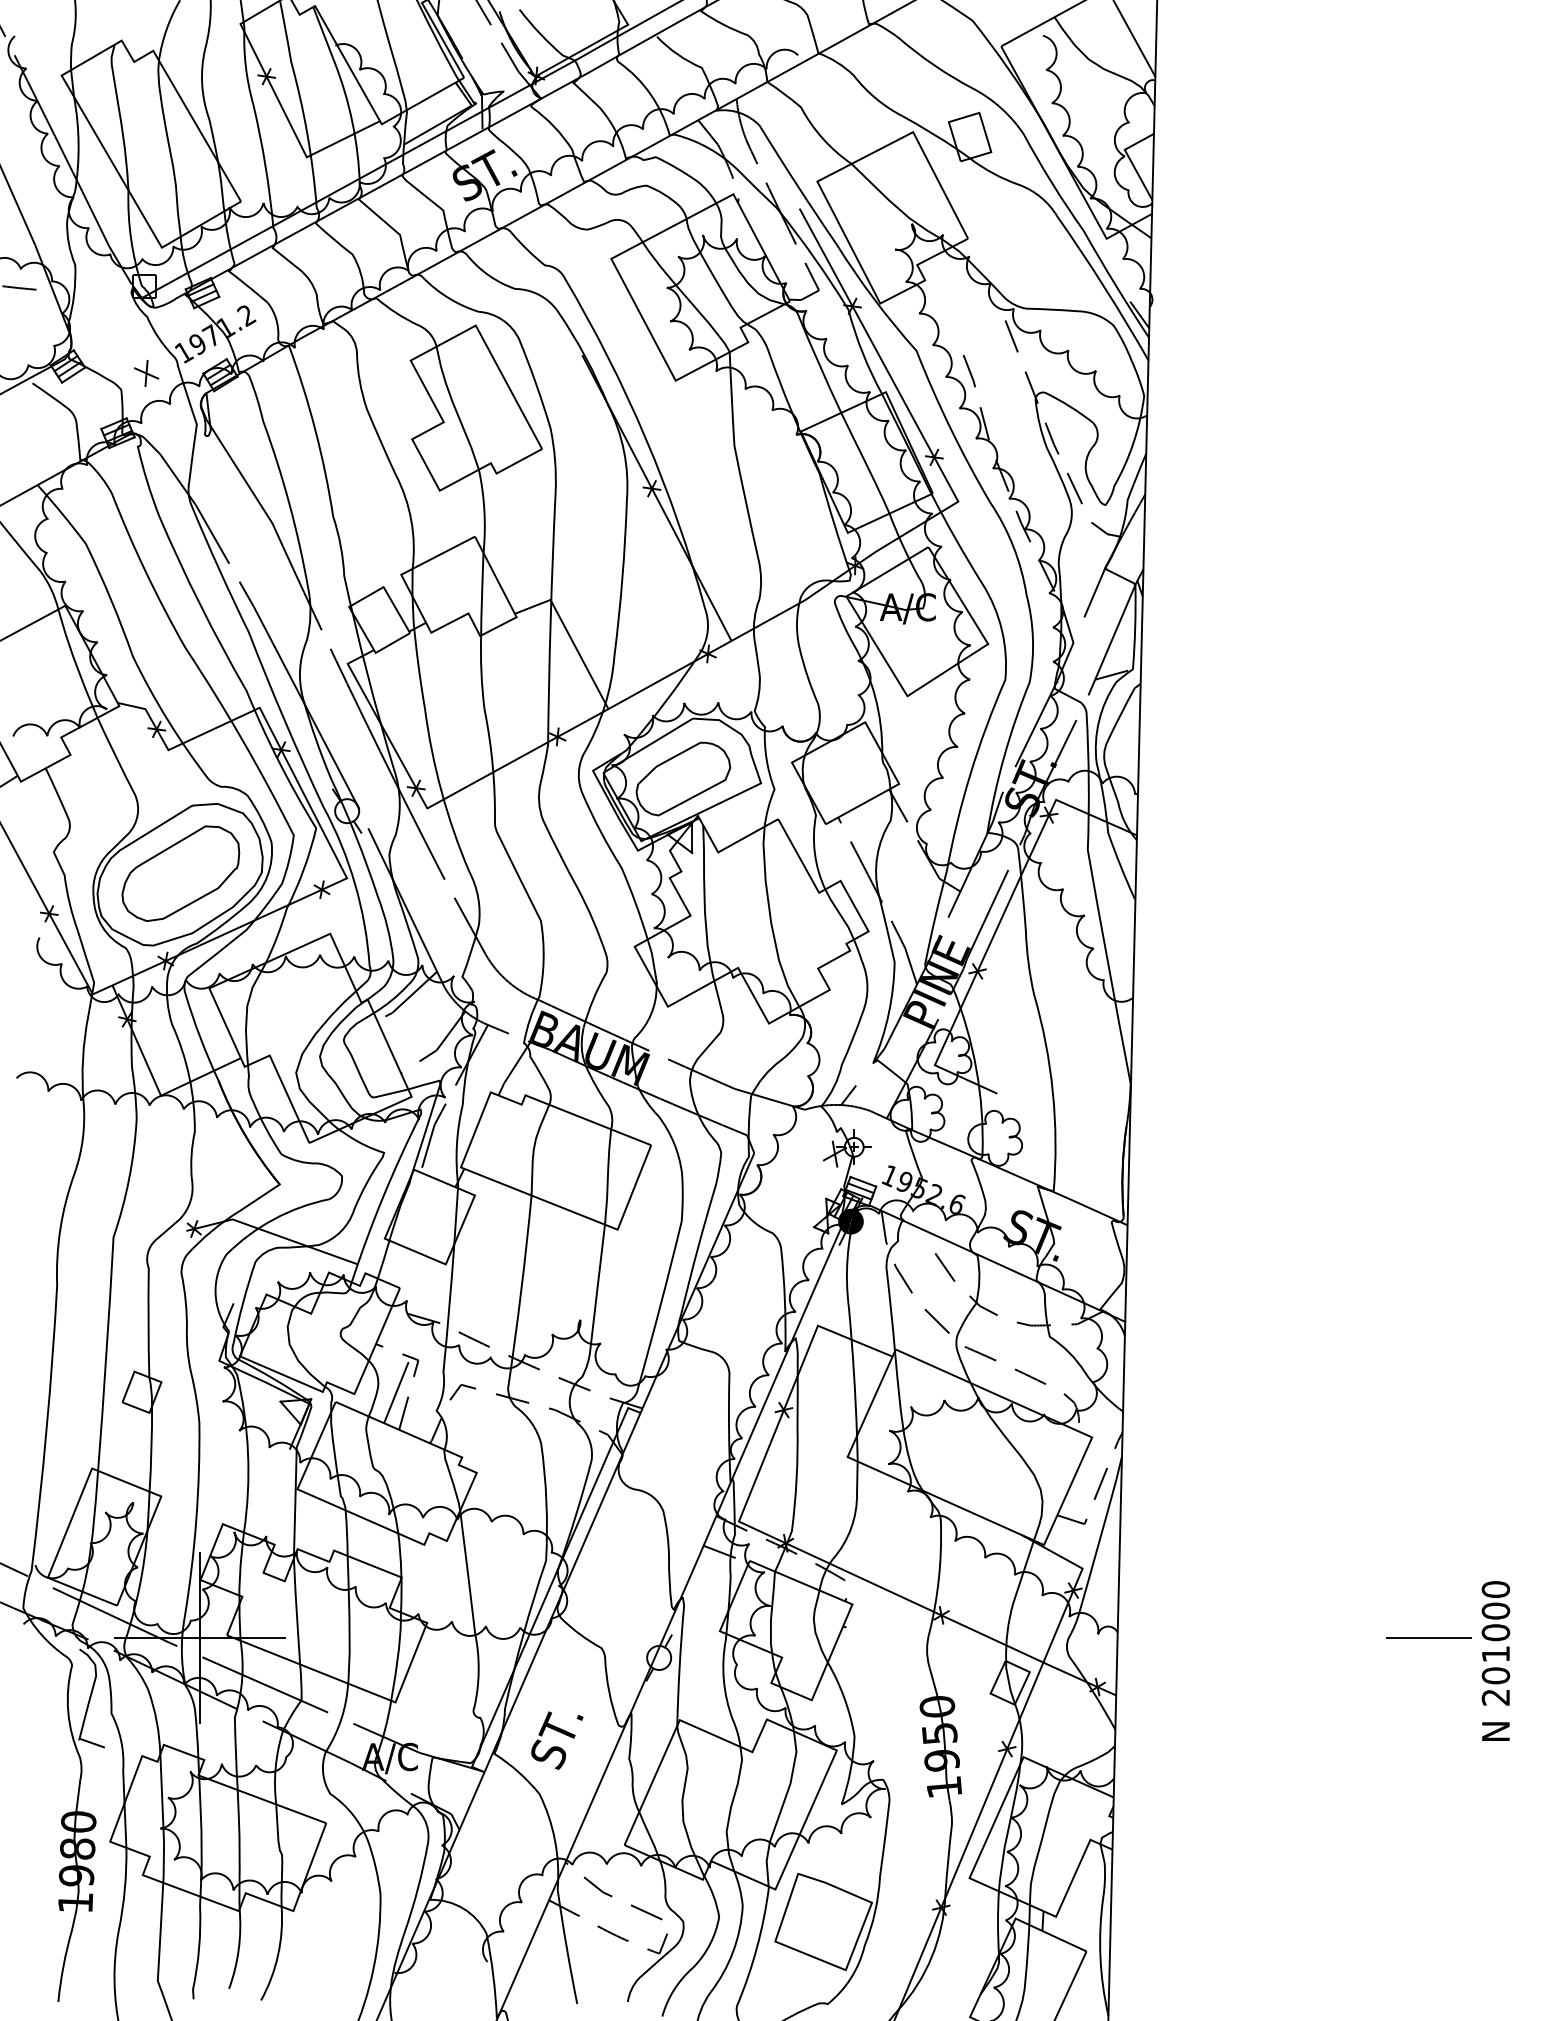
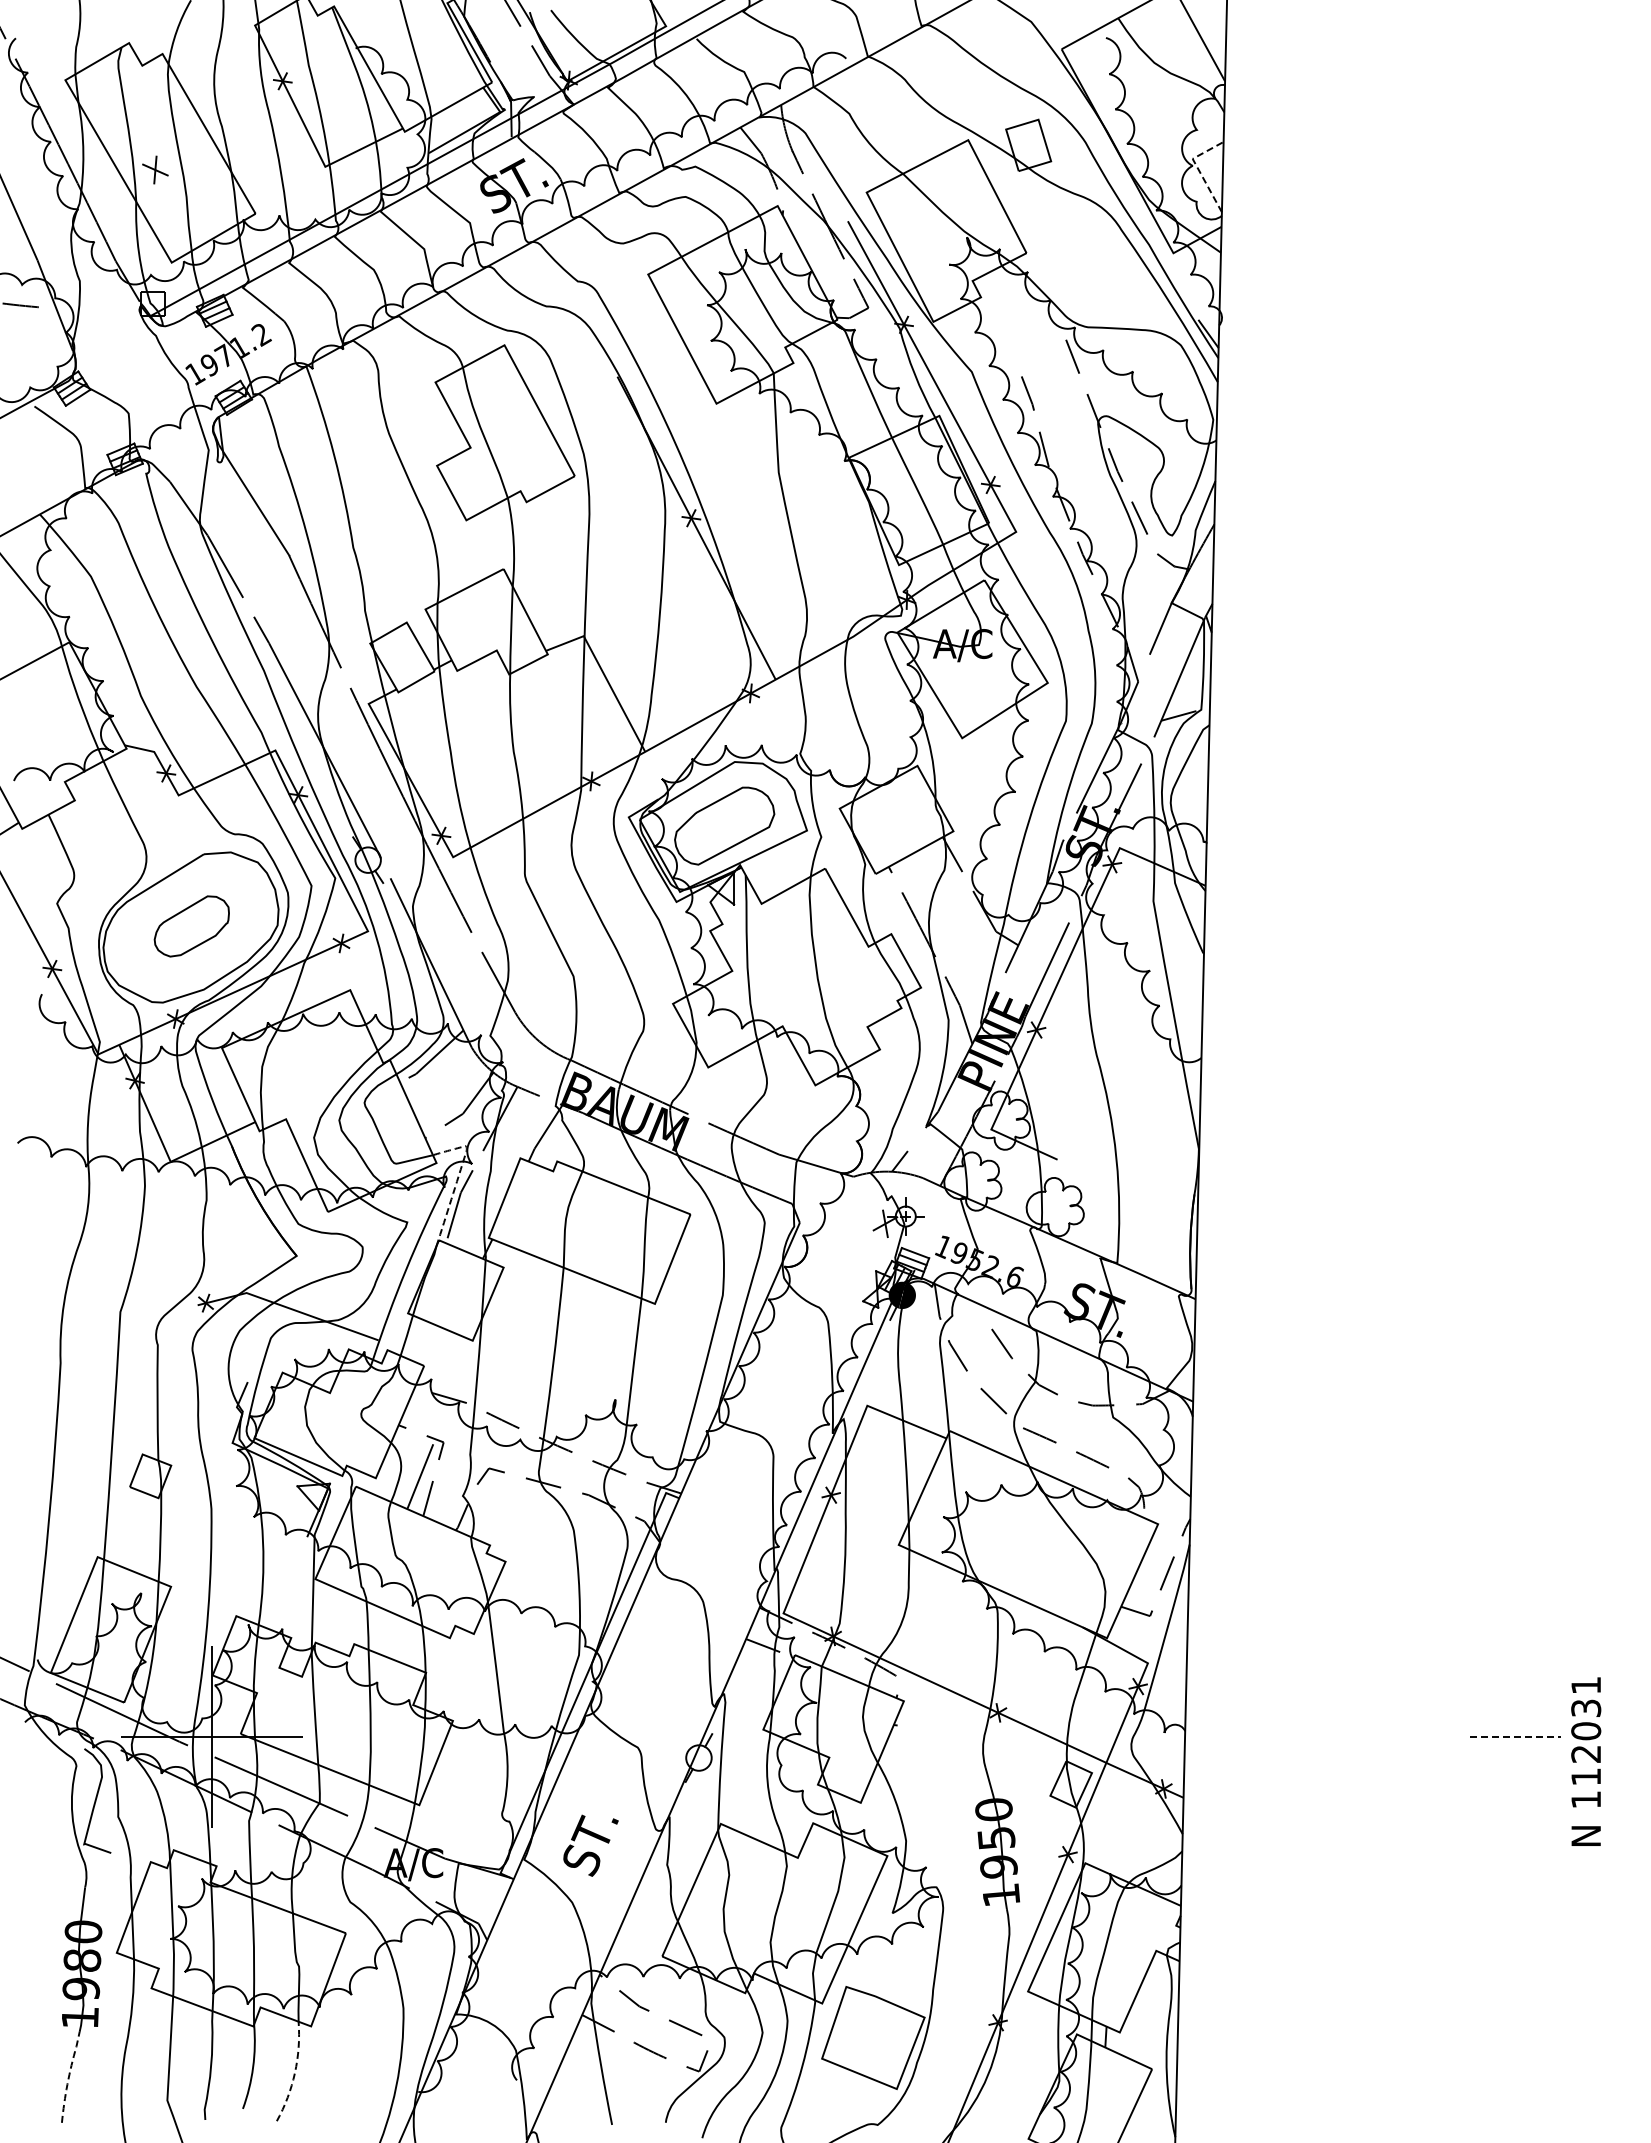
line: (1130, 159) -> (1198, 169), solid -> dashed
part: (146, 372) -> (155, 169), moved
part: (180, 873) -> (191, 926), size x0.6
line: (432, 1108) -> (458, 1175), solid -> dashed
line: (1429, 1637) -> (1515, 1736), solid -> dashed
text: (1496, 1643) -> (1586, 1742), 201000 -> 112031
line: (277, 1955) -> (294, 2073), solid -> dashed
line: (65, 1958) -> (69, 2076), solid -> dashed

